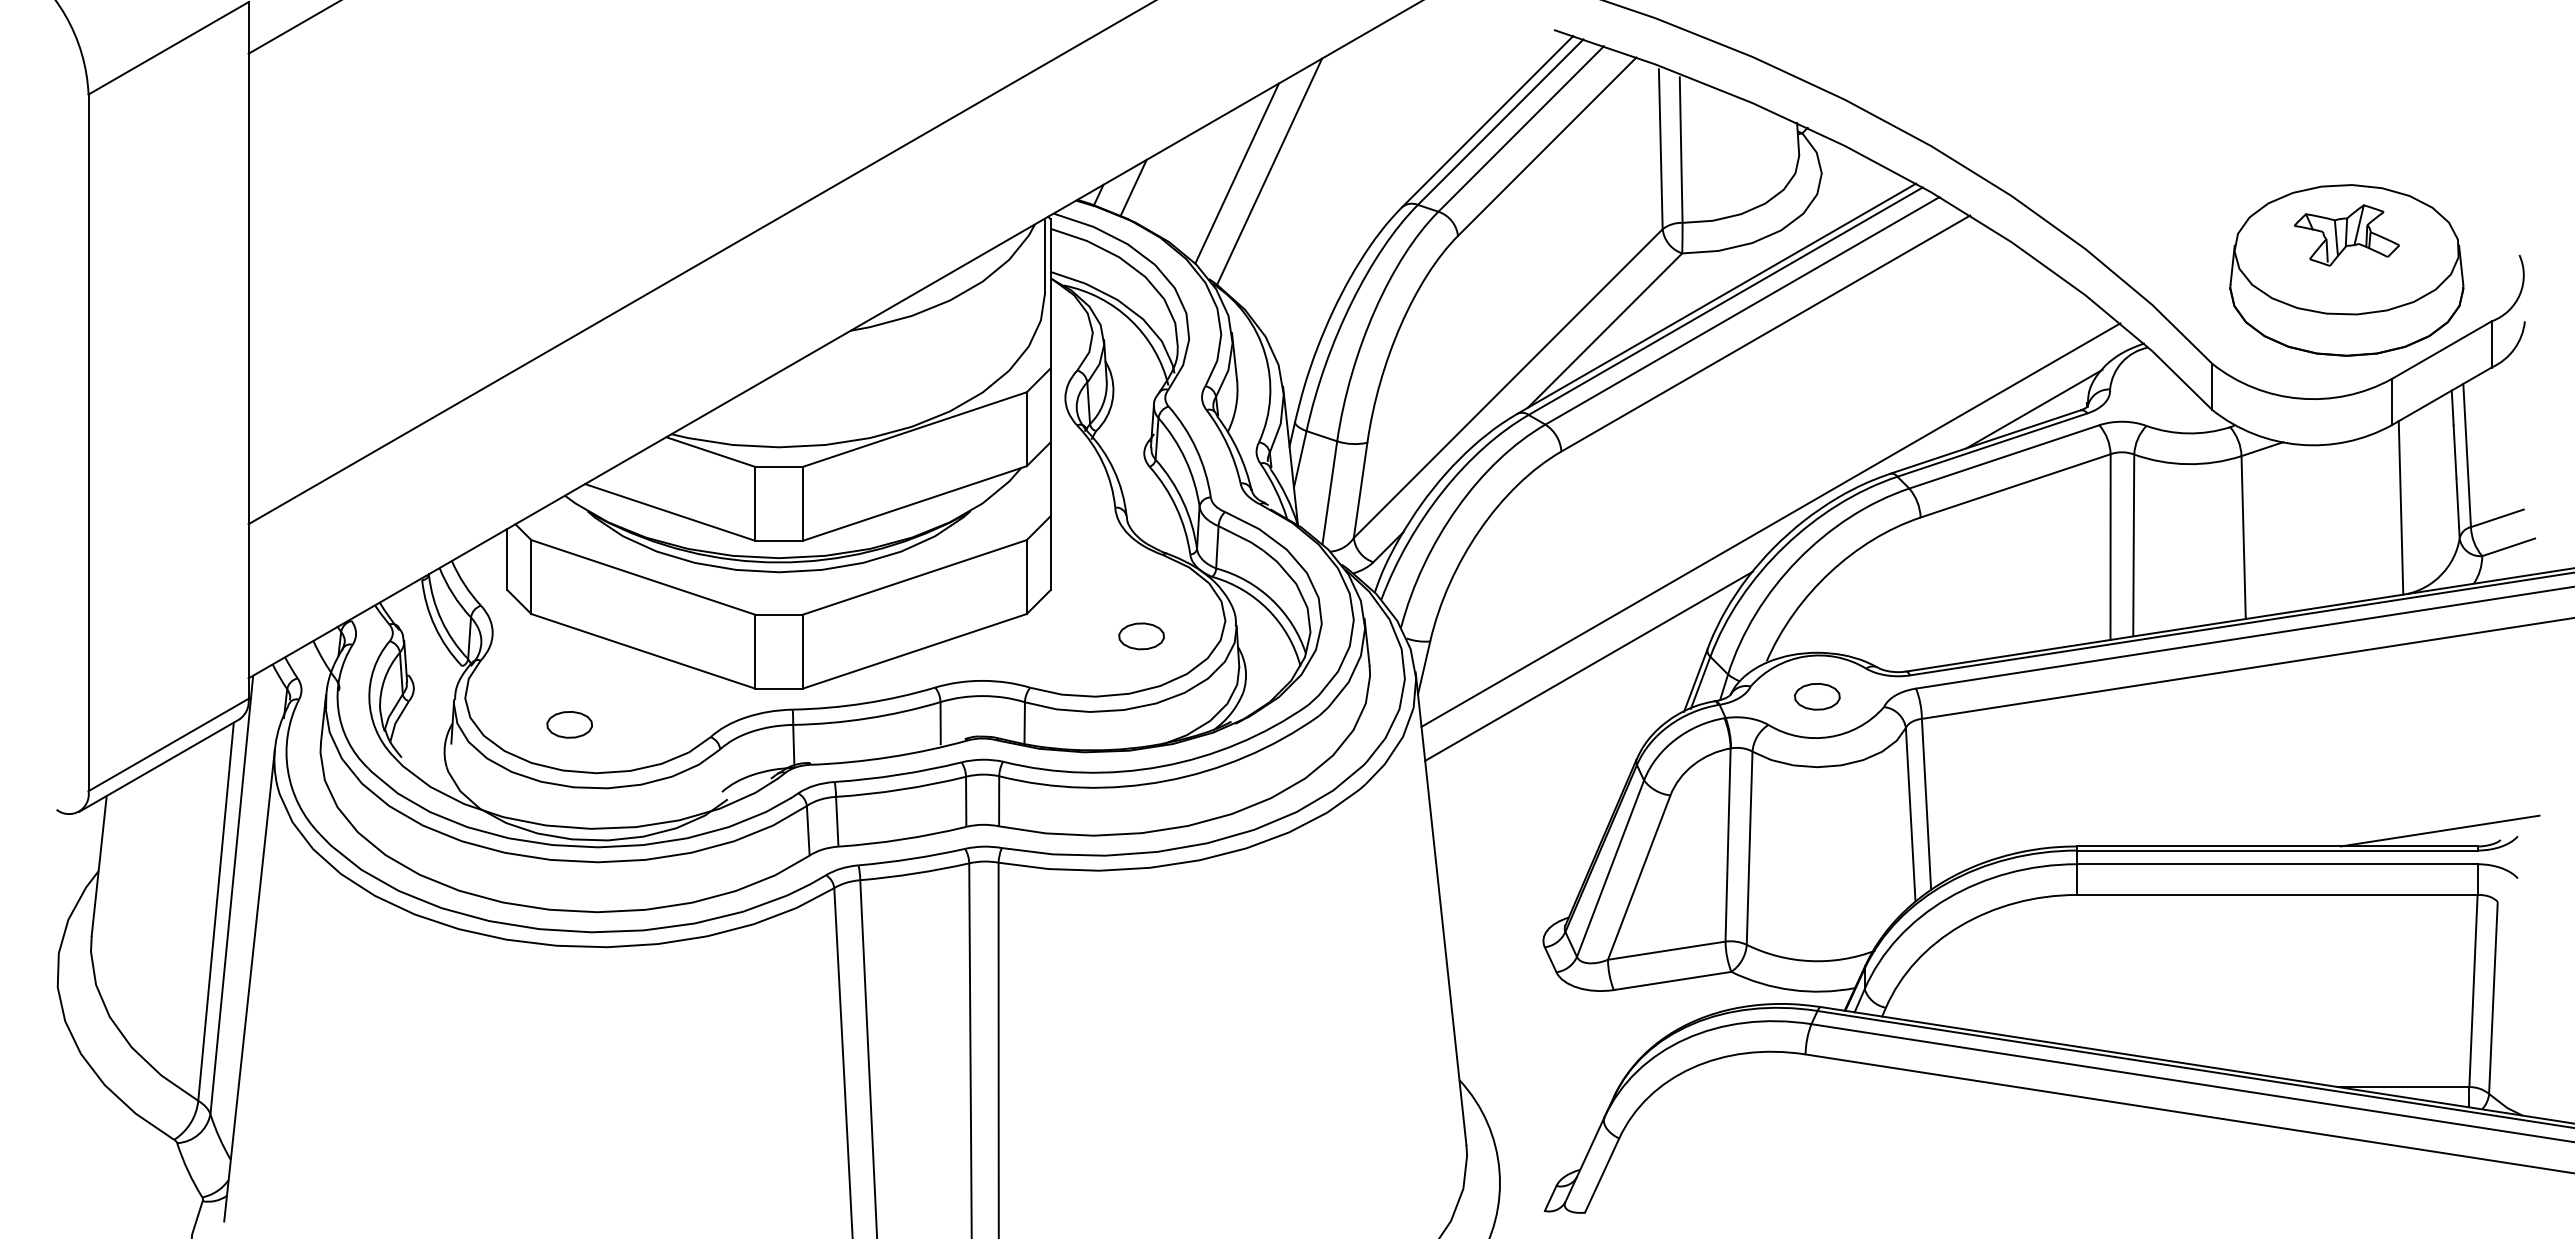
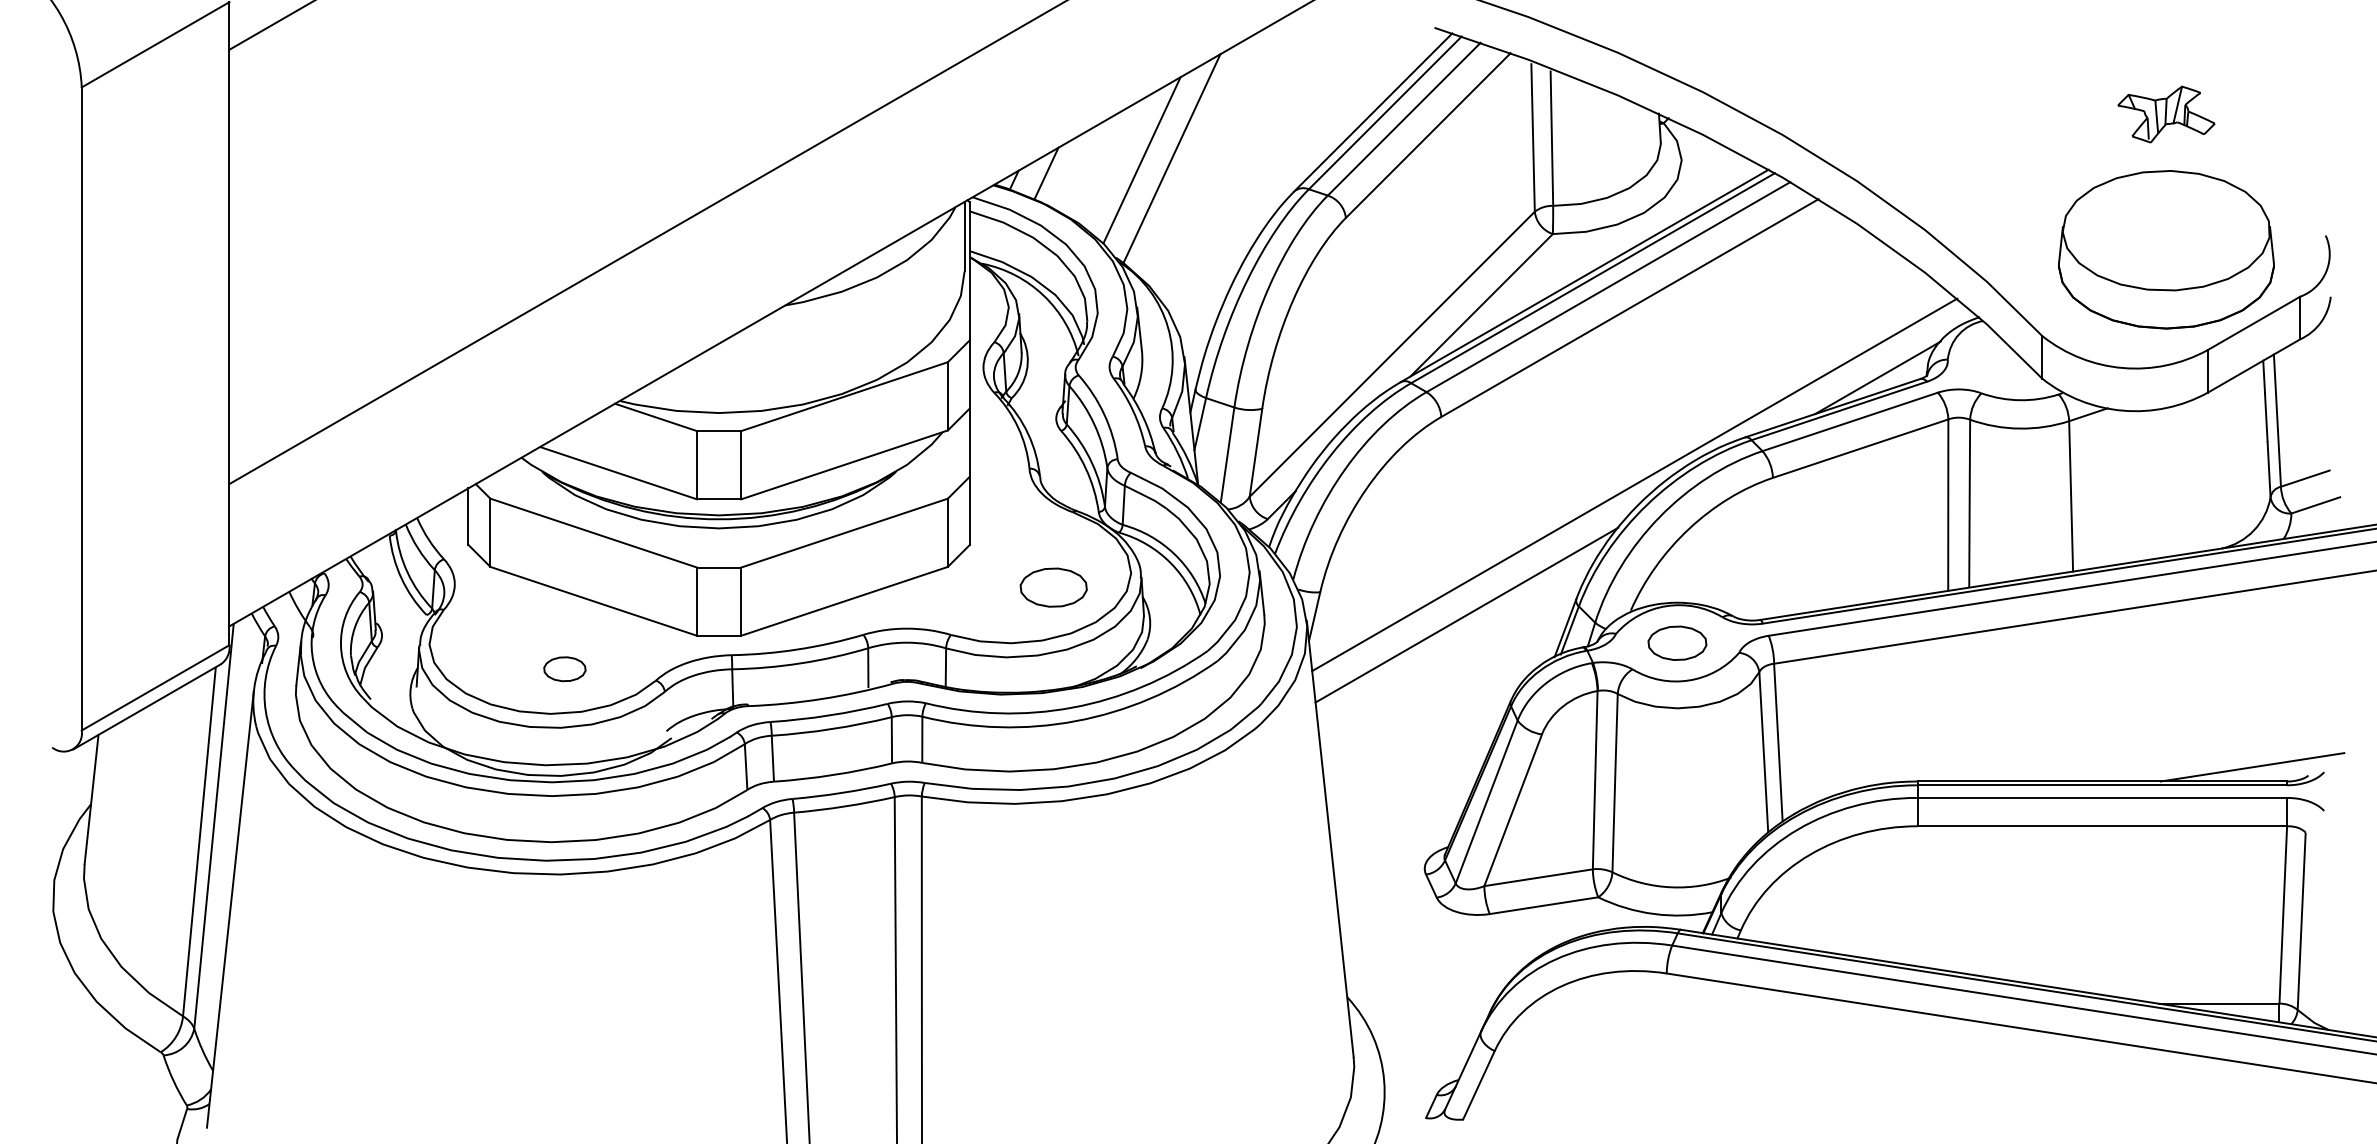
part: (2346, 235) -> (2166, 114), moved
line: (2401, 507) -> (2216, 468), removed
part: (1141, 636) -> (1053, 587), size x1.6
part: (1817, 696) -> (1677, 643), size x1.4
part: (569, 725) -> (564, 669), moved

